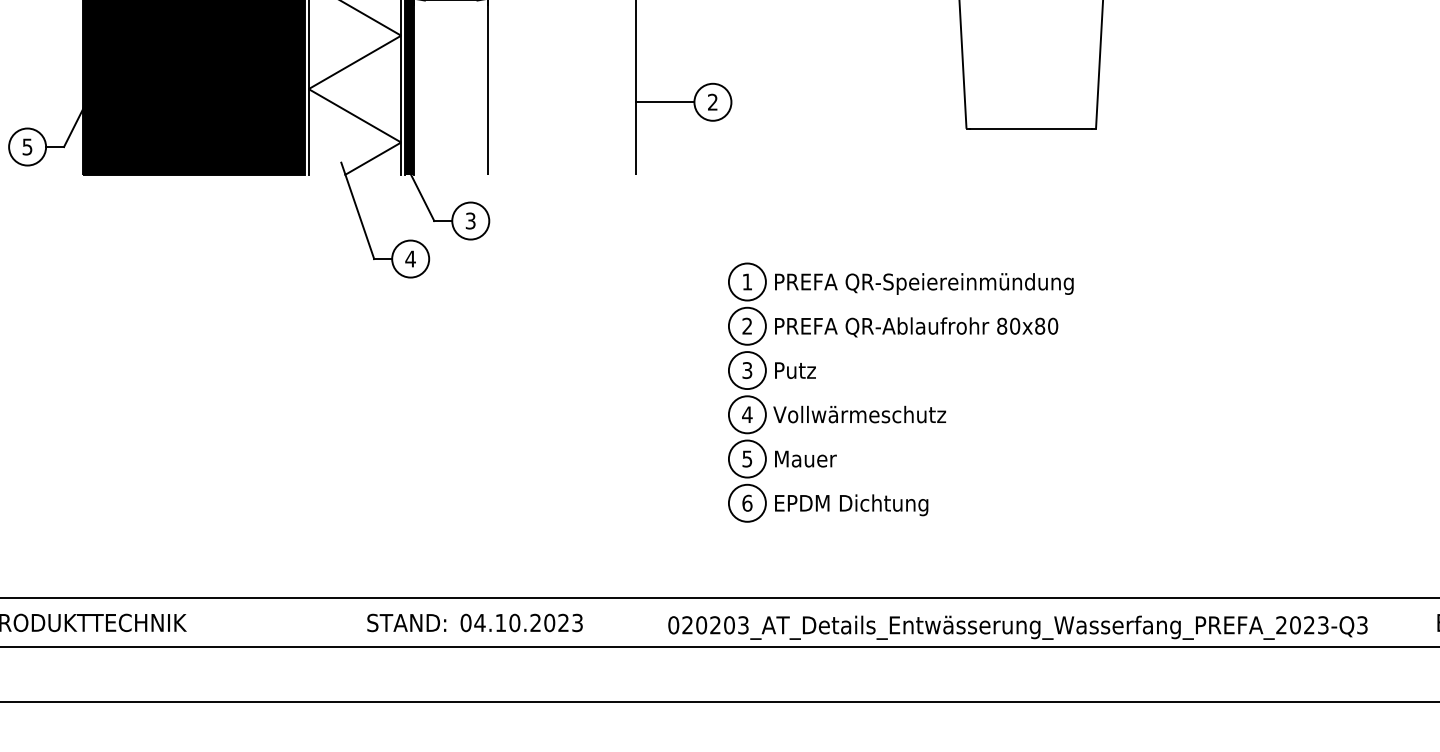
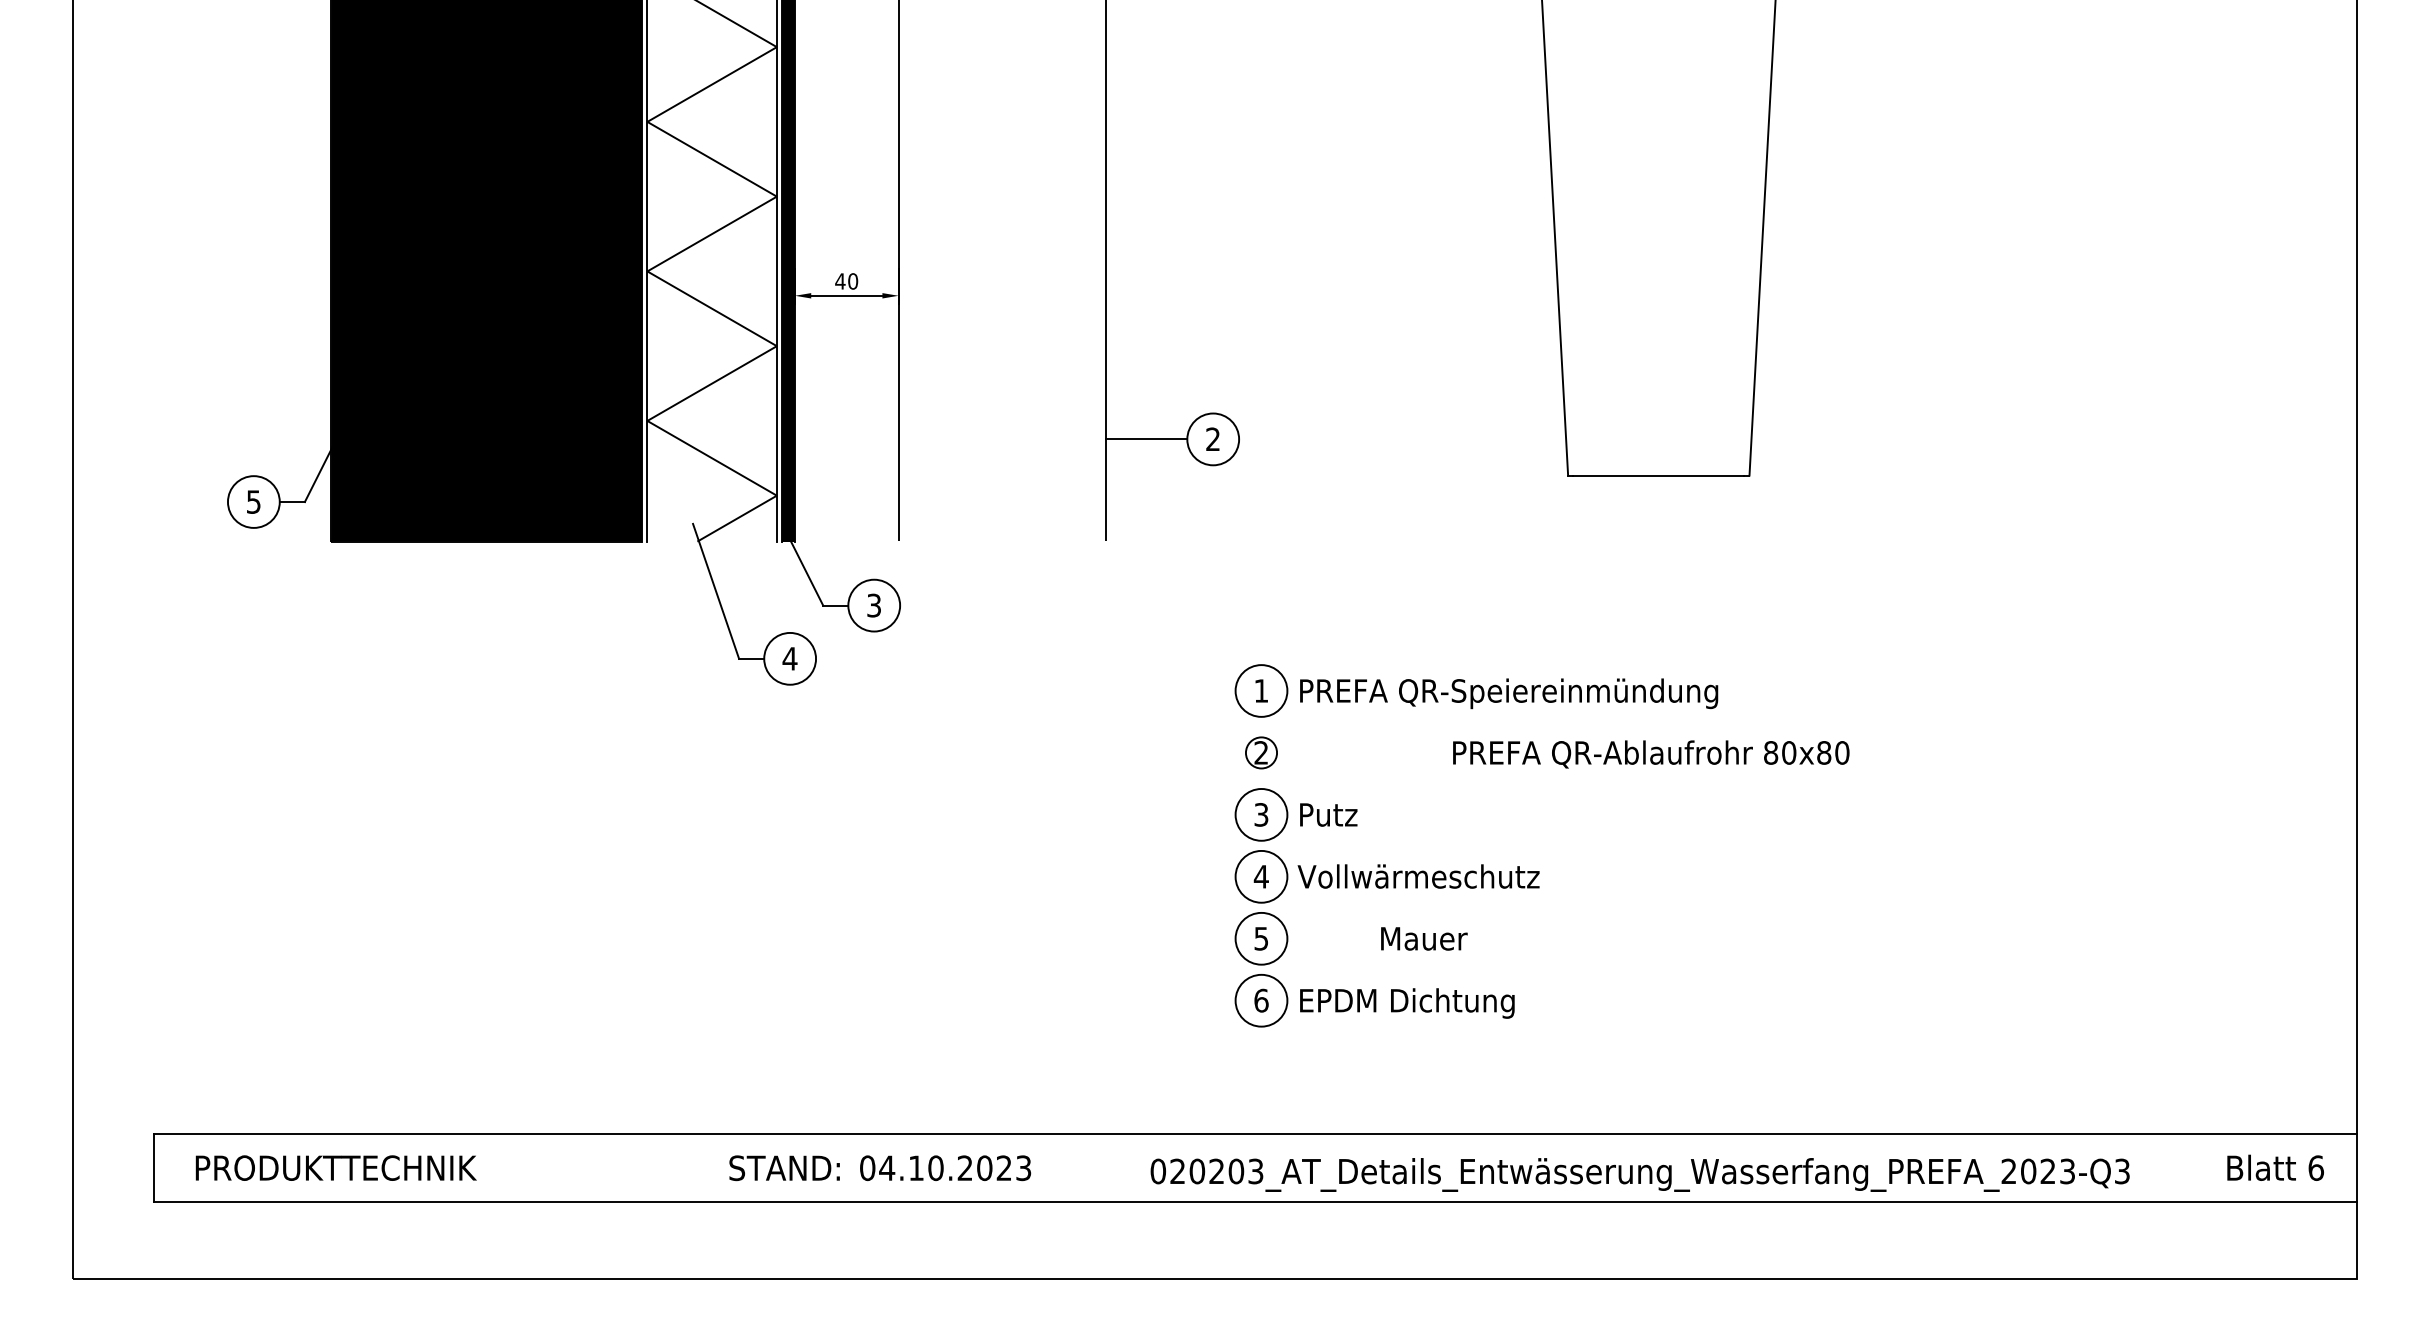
circle: (747, 325) -> (1261, 752), size x0.6
text: (916, 327) -> (1651, 754), moved
text: (806, 458) -> (1424, 938), moved

